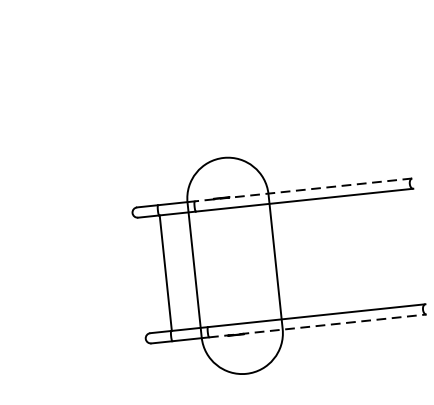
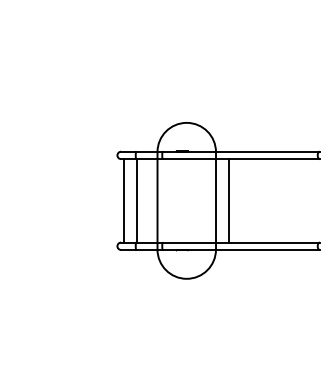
line: (303, 189) -> (241, 151), dashed -> solid
line: (294, 259) -> (229, 200), added
line: (148, 274) -> (124, 200), added
line: (317, 325) -> (241, 249), dashed -> solid

